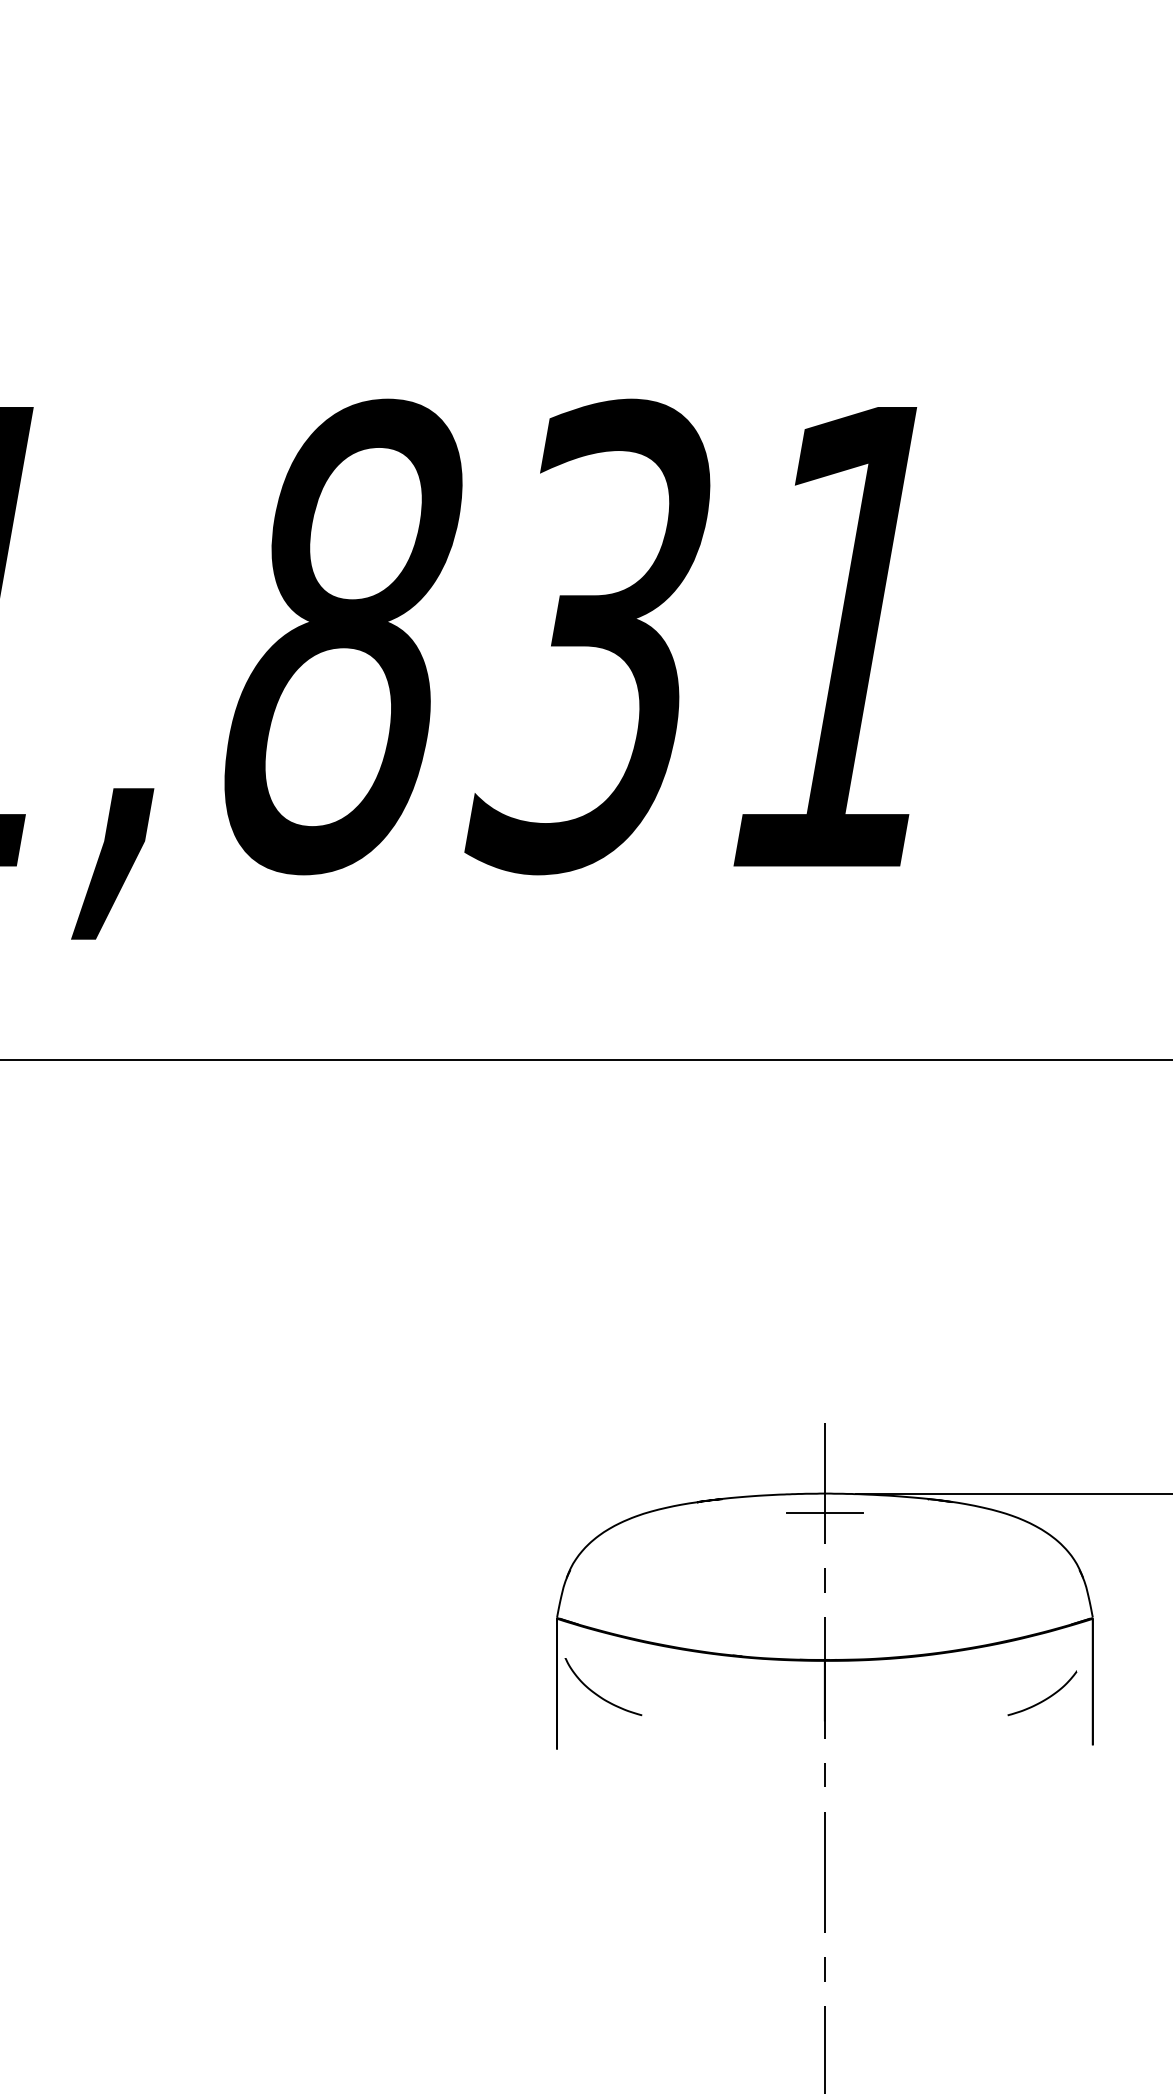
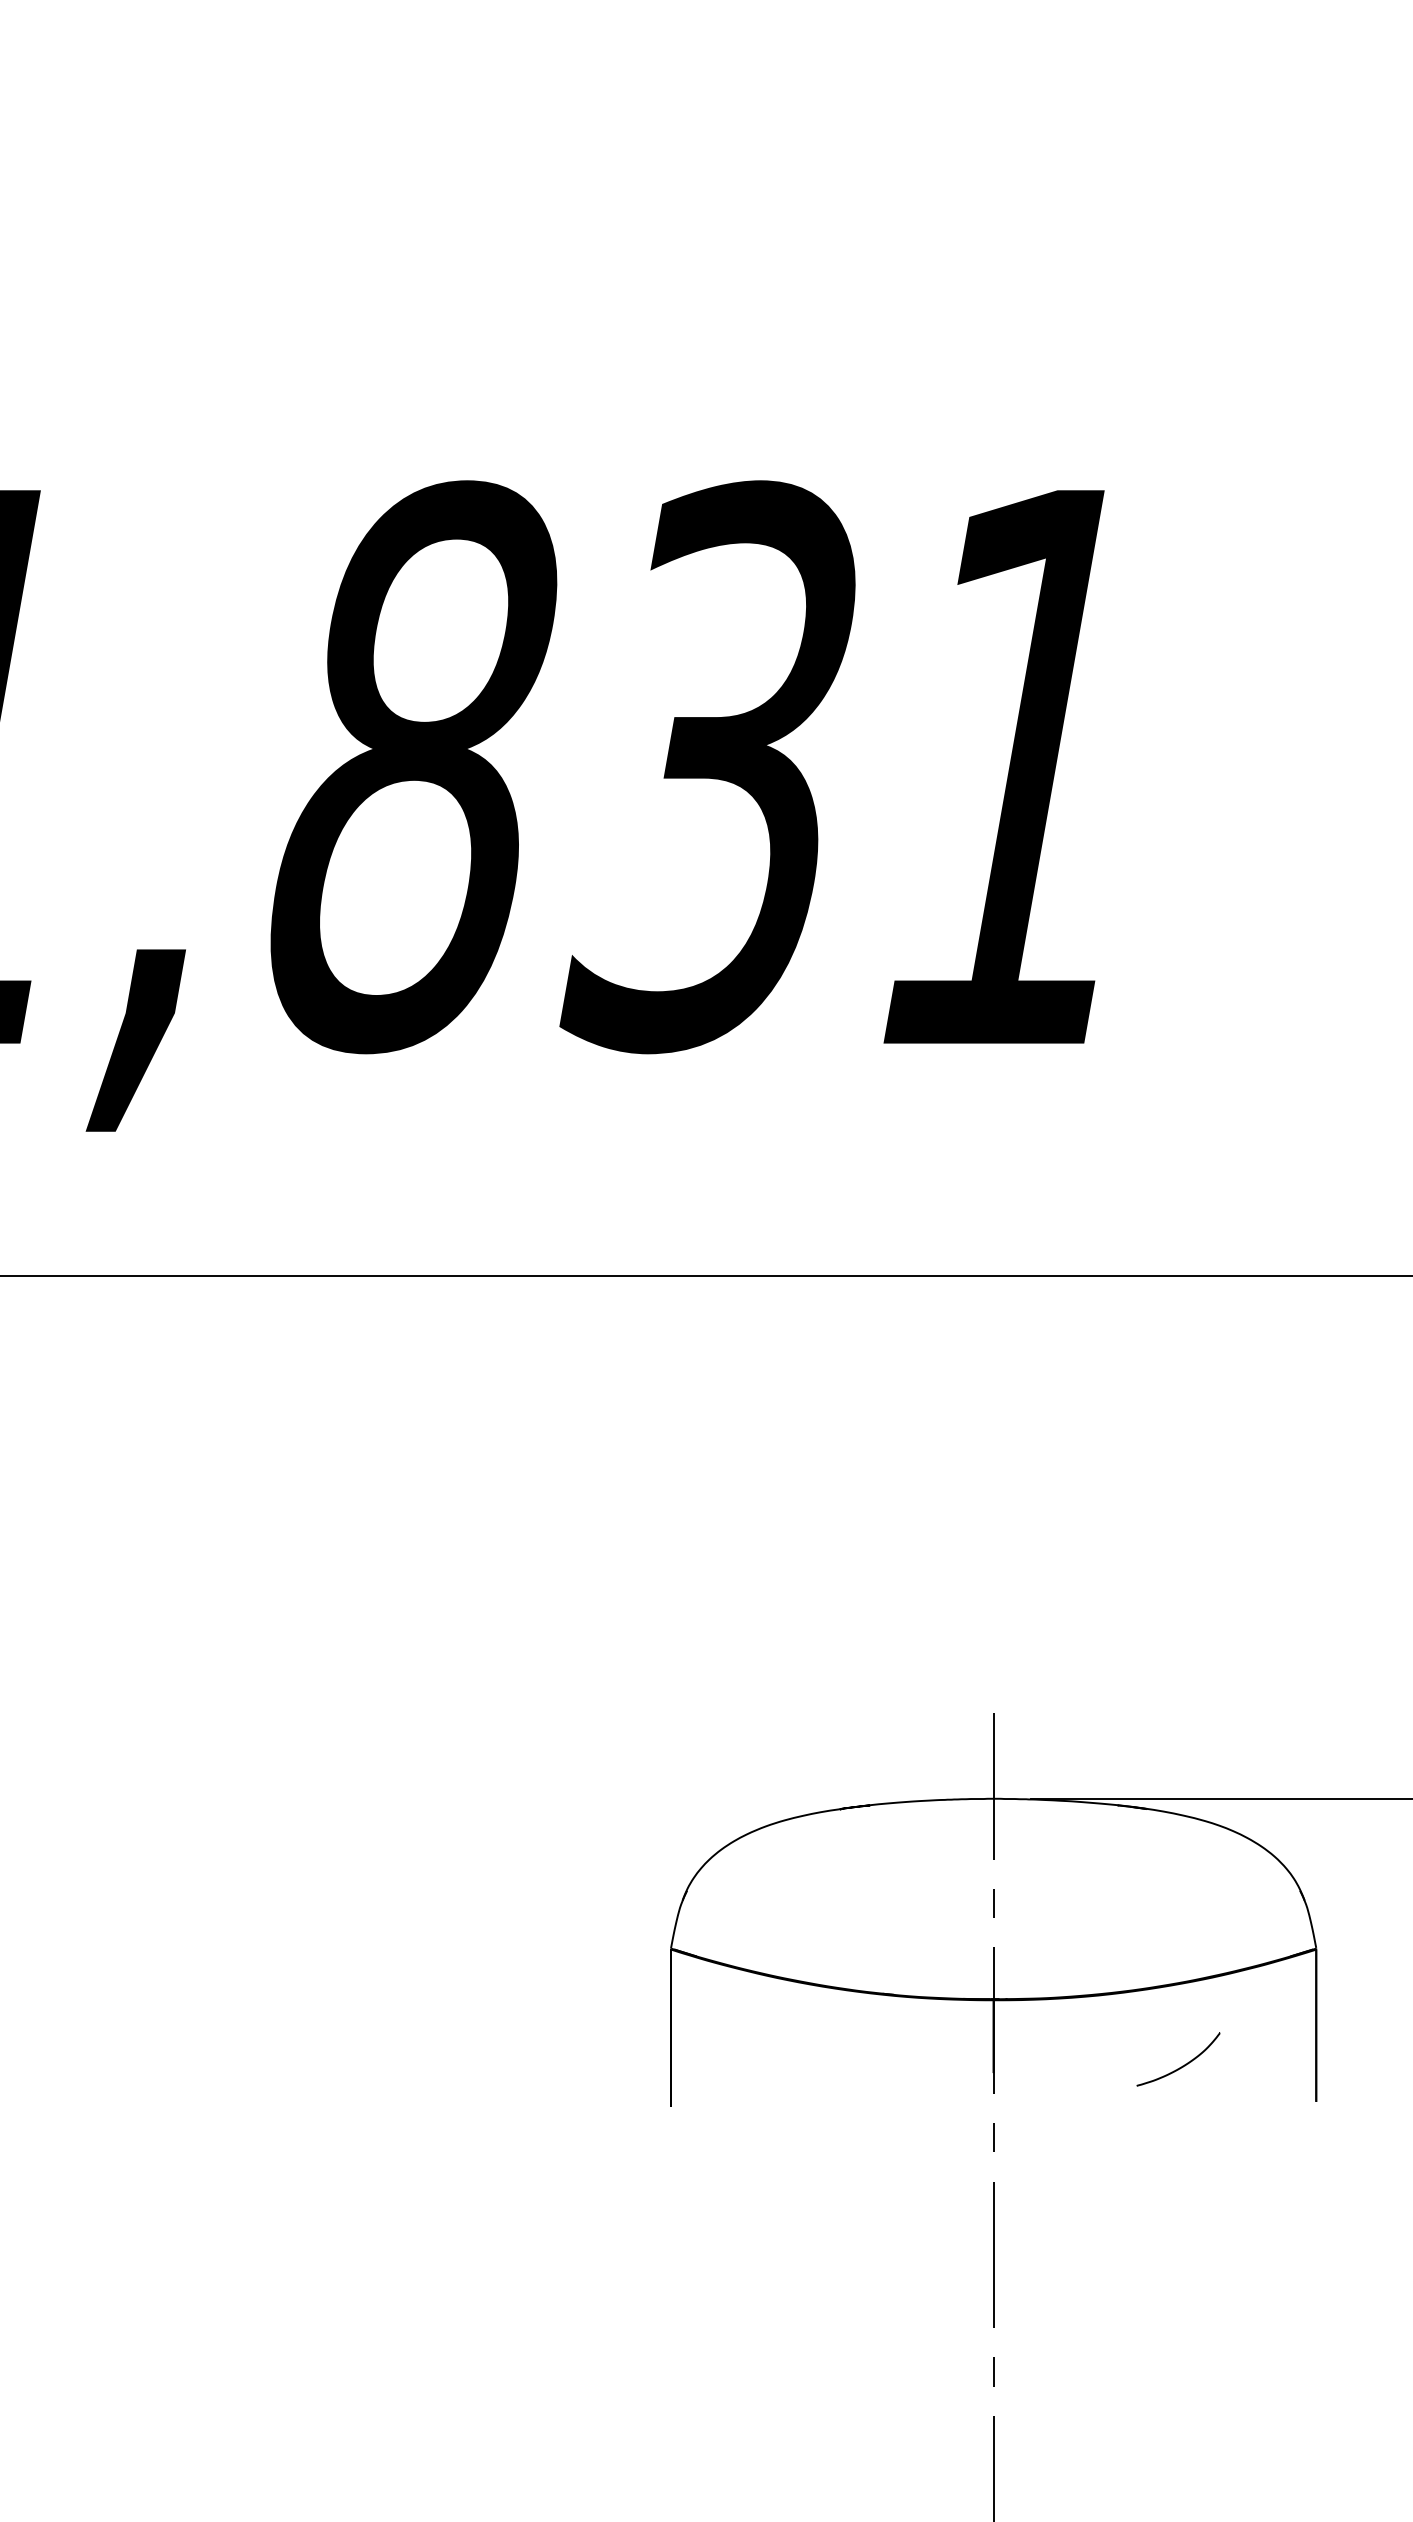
line: (824, 1512) -> (993, 1821), removed
curve: (598, 1695) -> (721, 2041), removed
curve: (1045, 1698) -> (1182, 2065), moved

